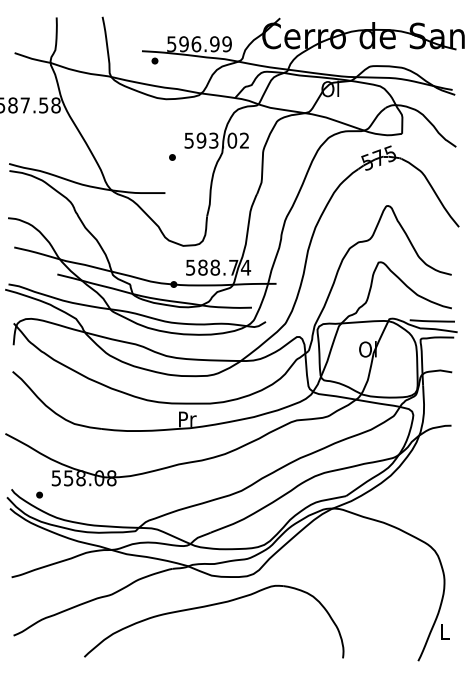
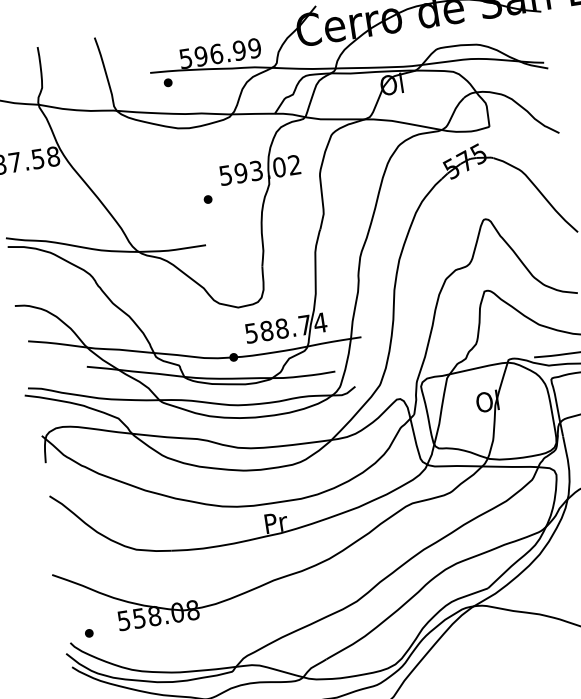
part: (39, 494) -> (89, 632), moved

